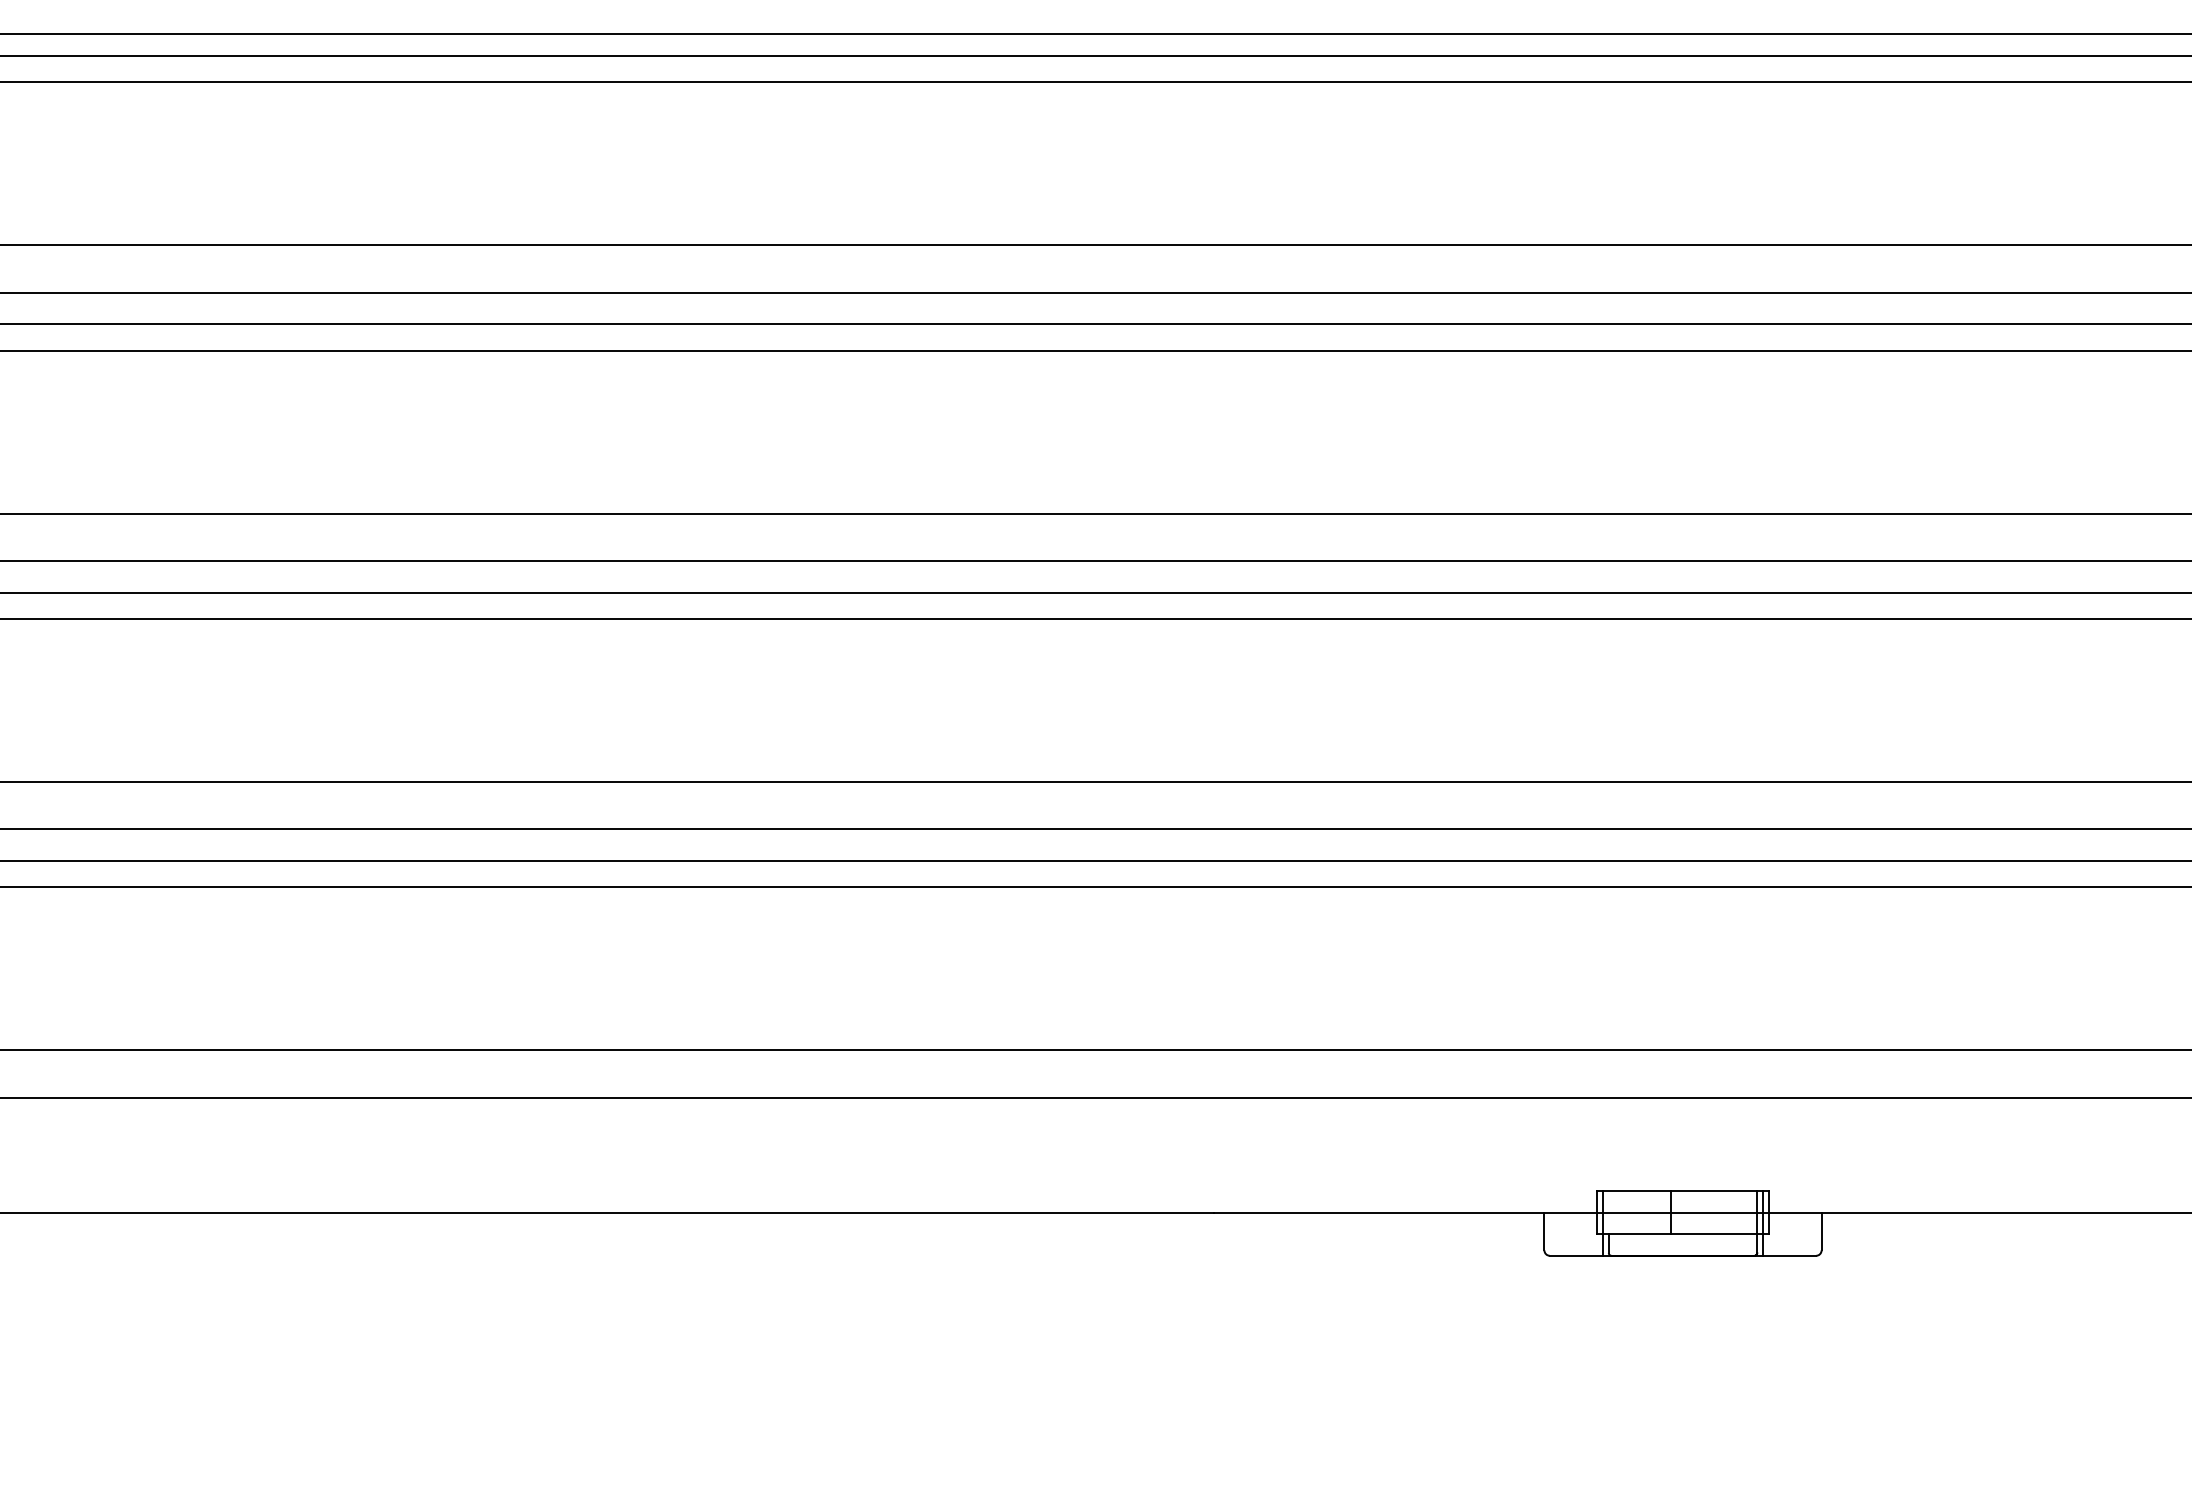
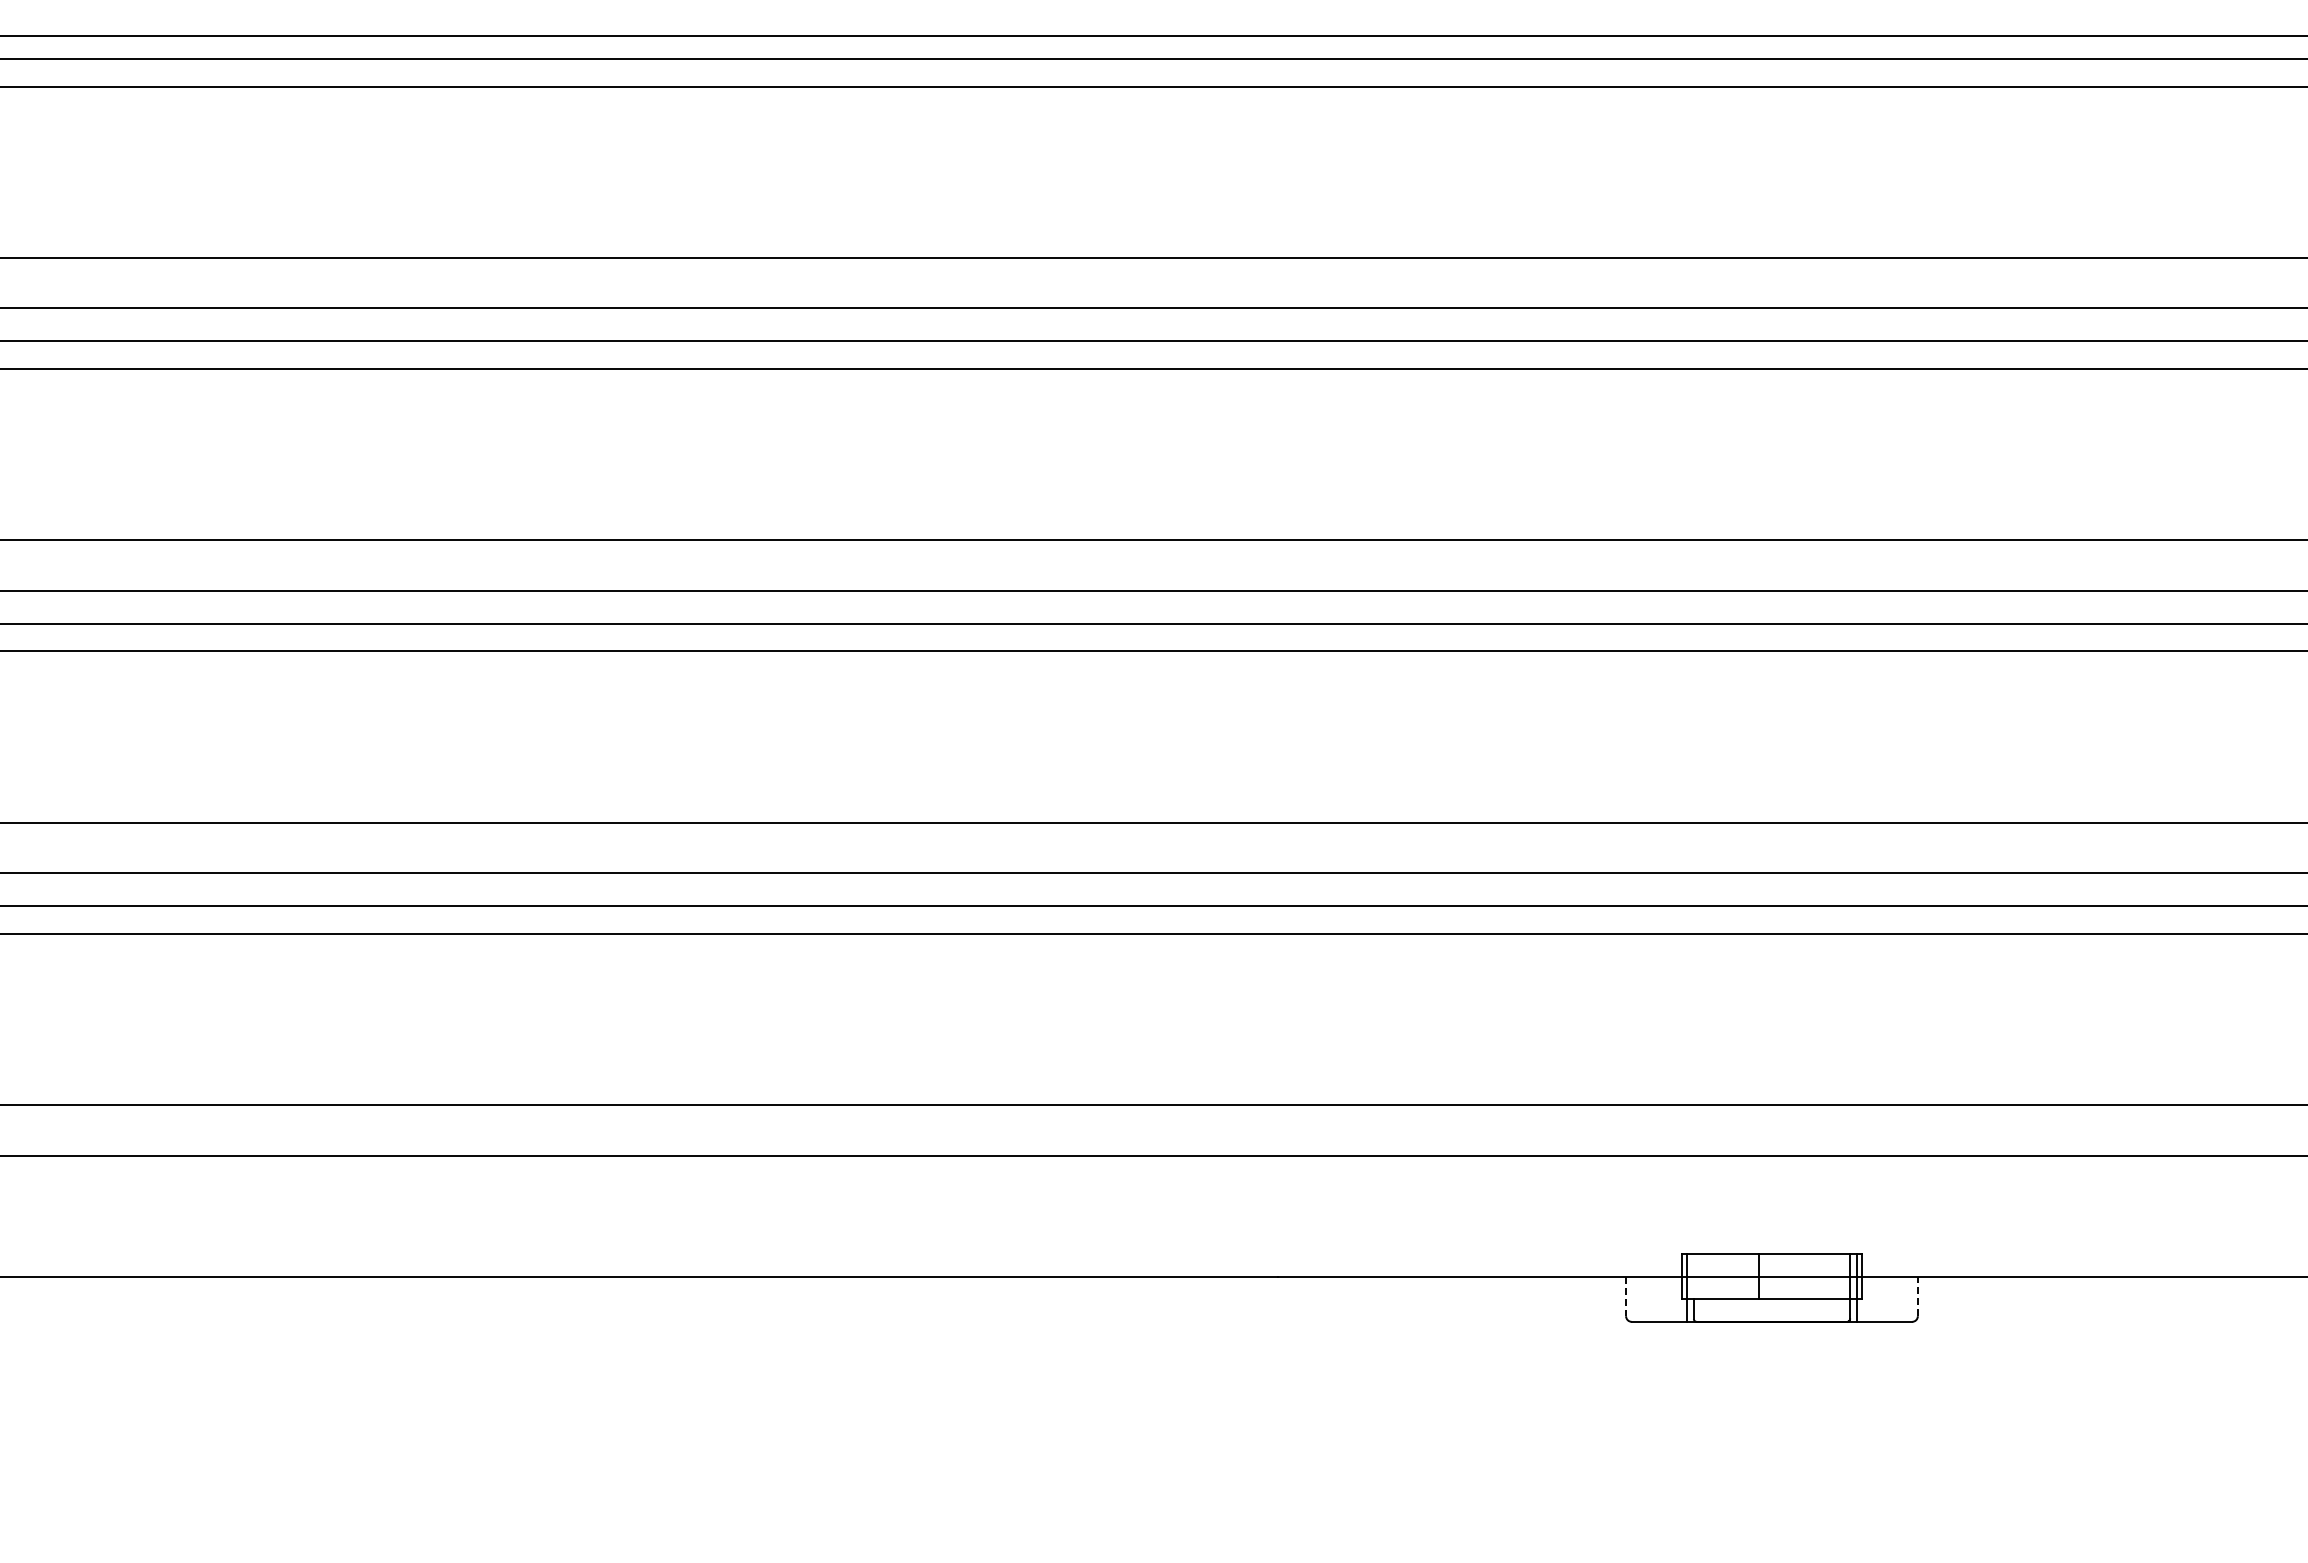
line: (1544, 1231) -> (1626, 1296), solid -> dashed
line: (1821, 1231) -> (1917, 1296), solid -> dashed

